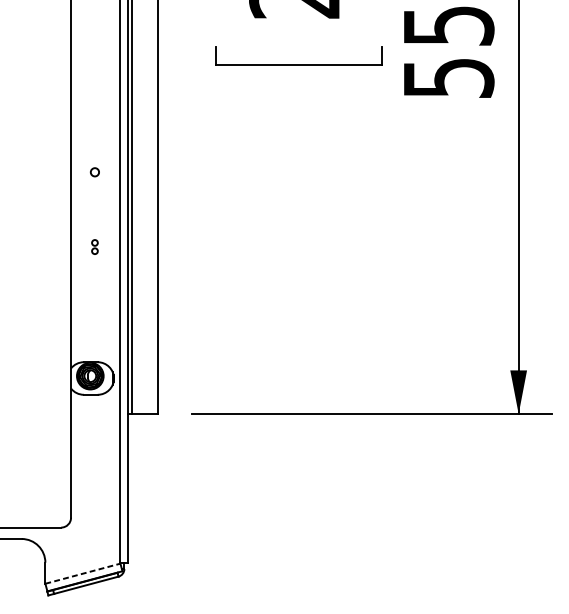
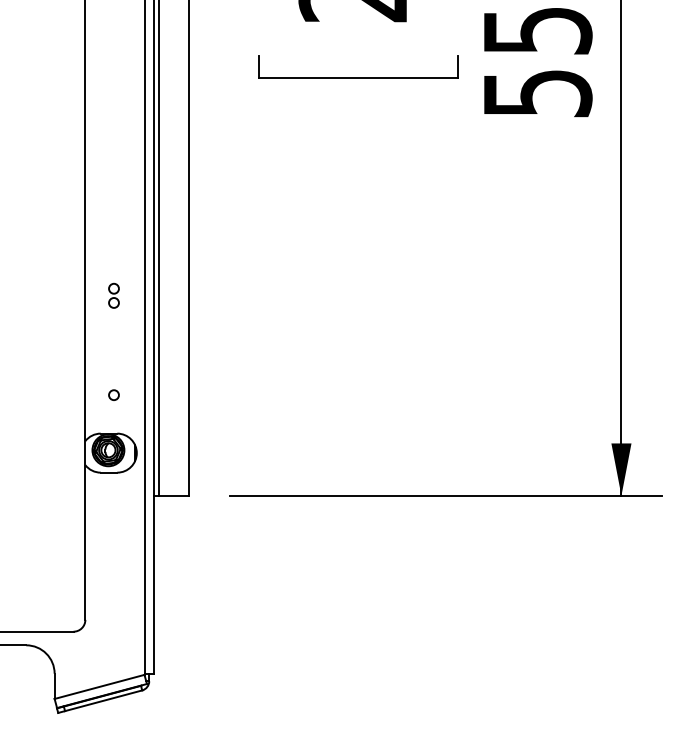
circle: (94, 171) -> (113, 394), moved
part: (94, 246) -> (113, 295), size x1.43
line: (82, 573) -> (99, 686), dashed -> solid

